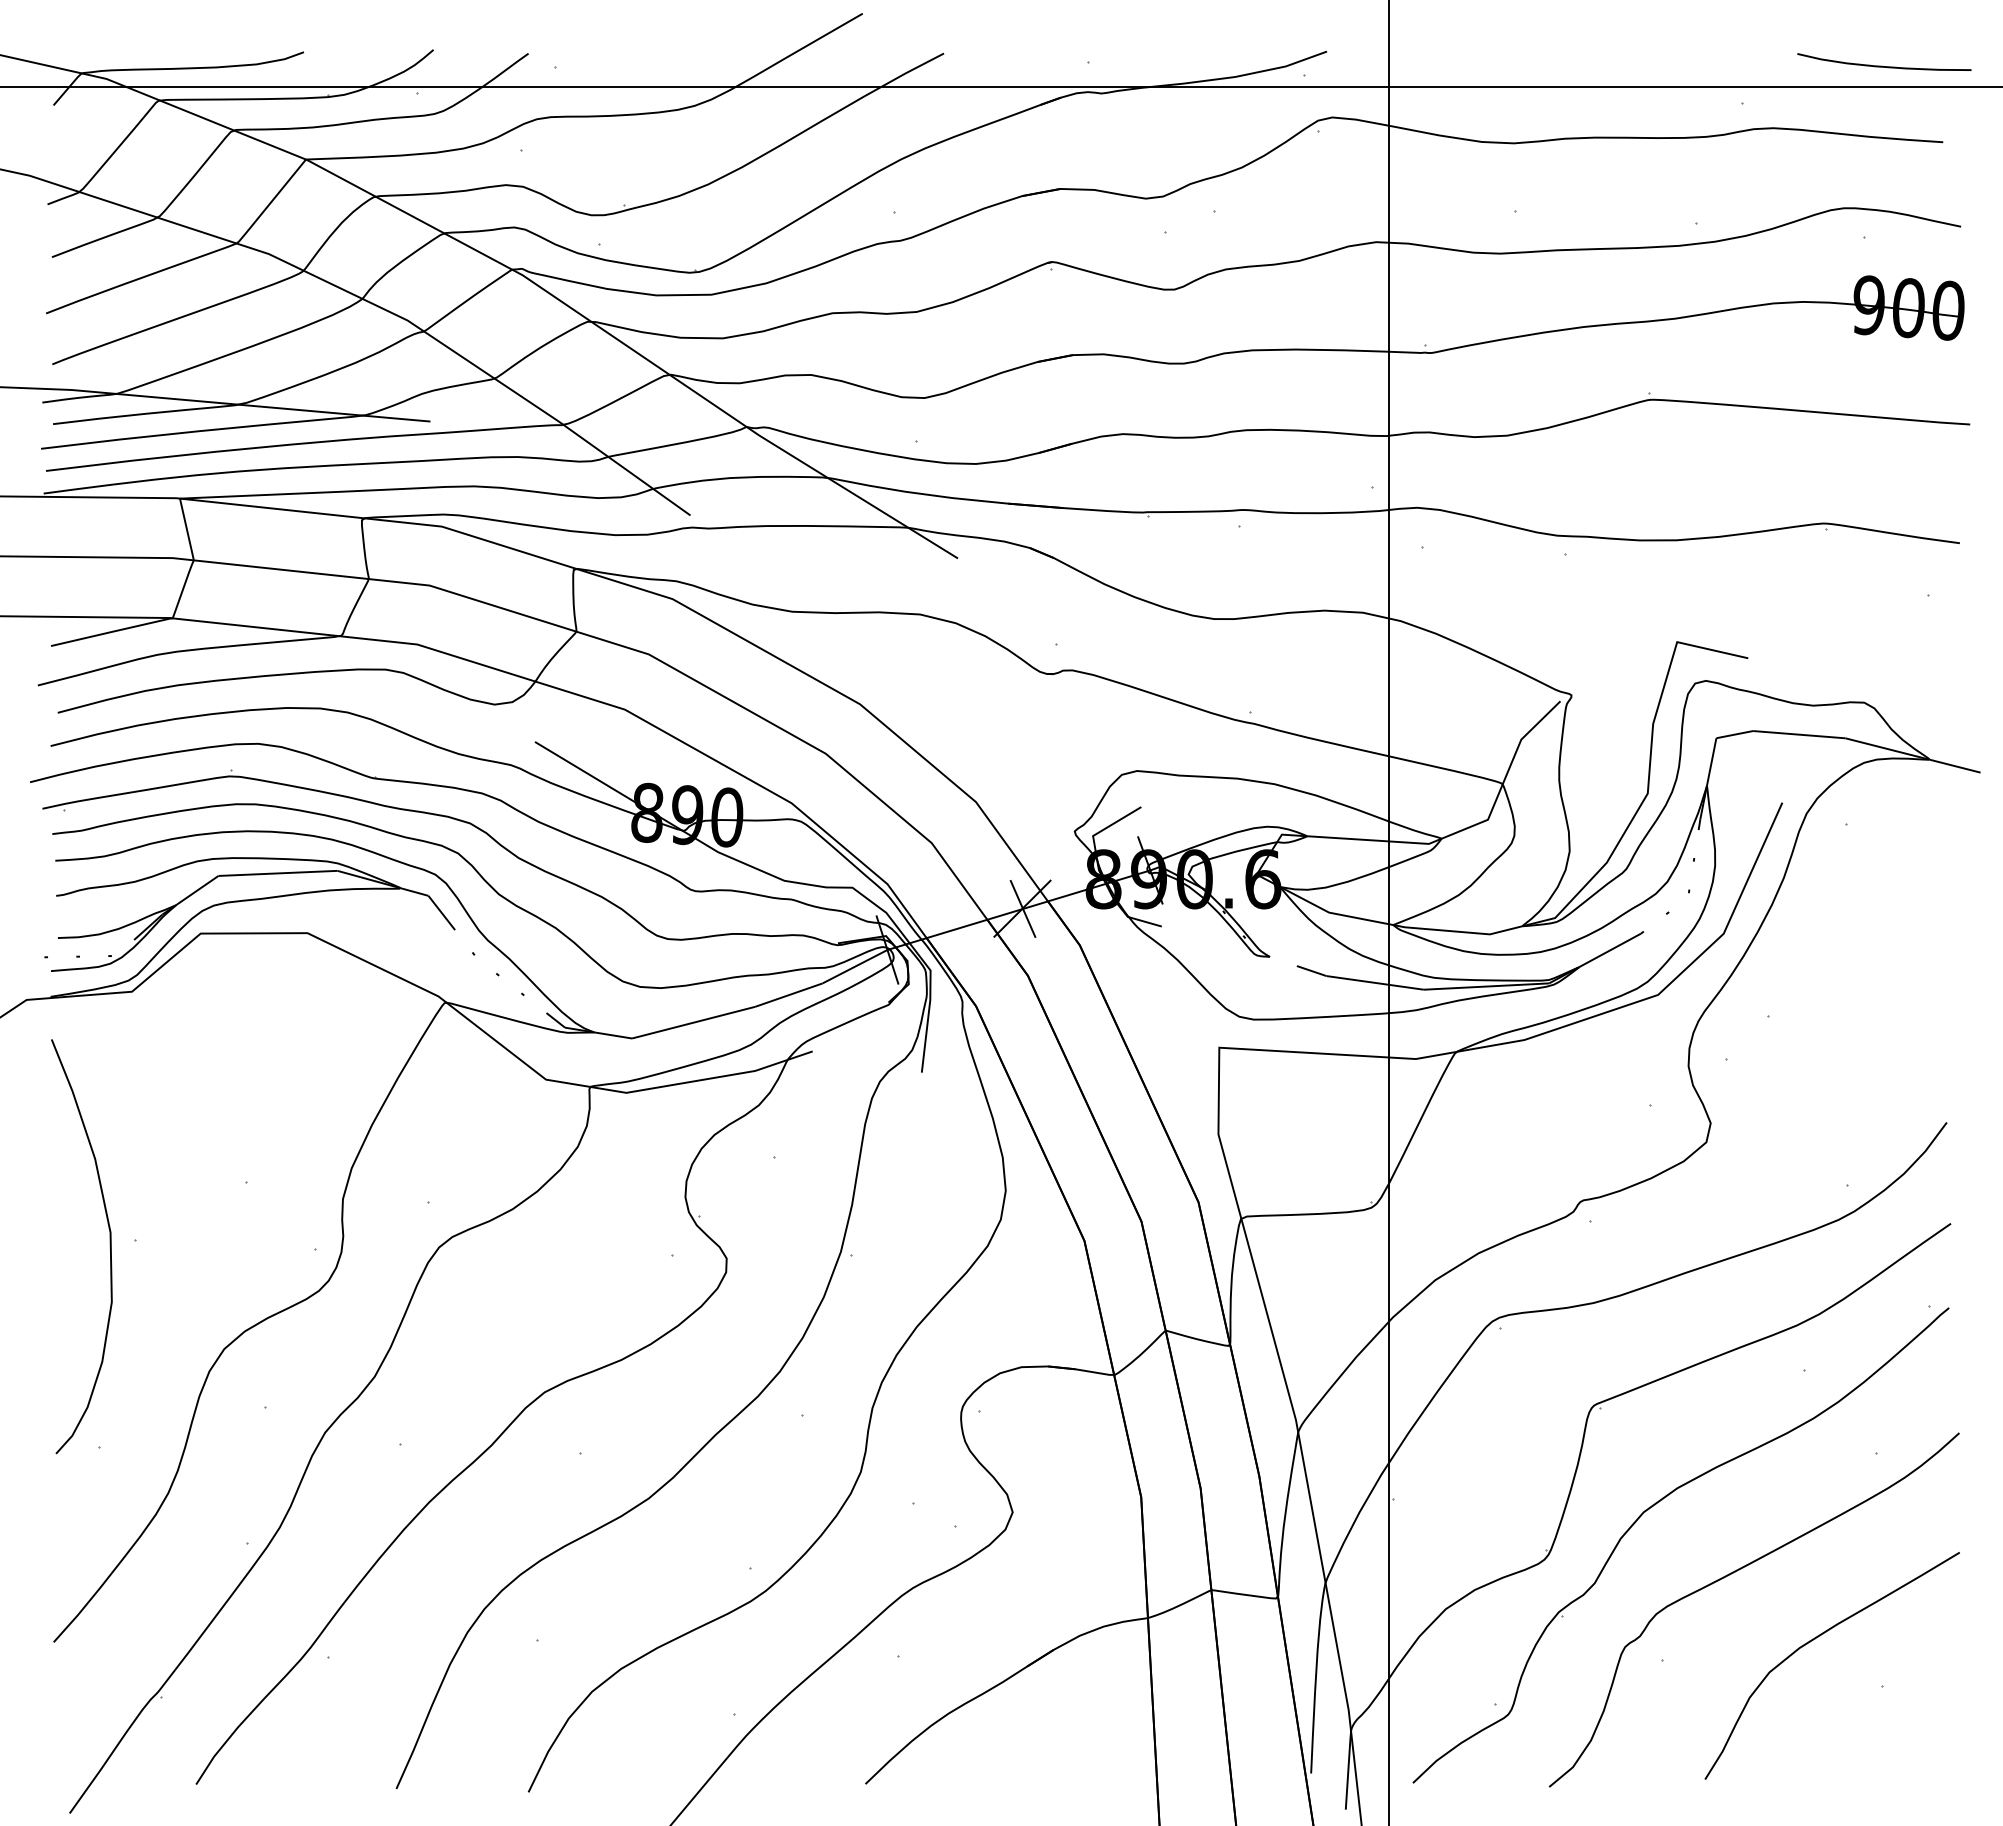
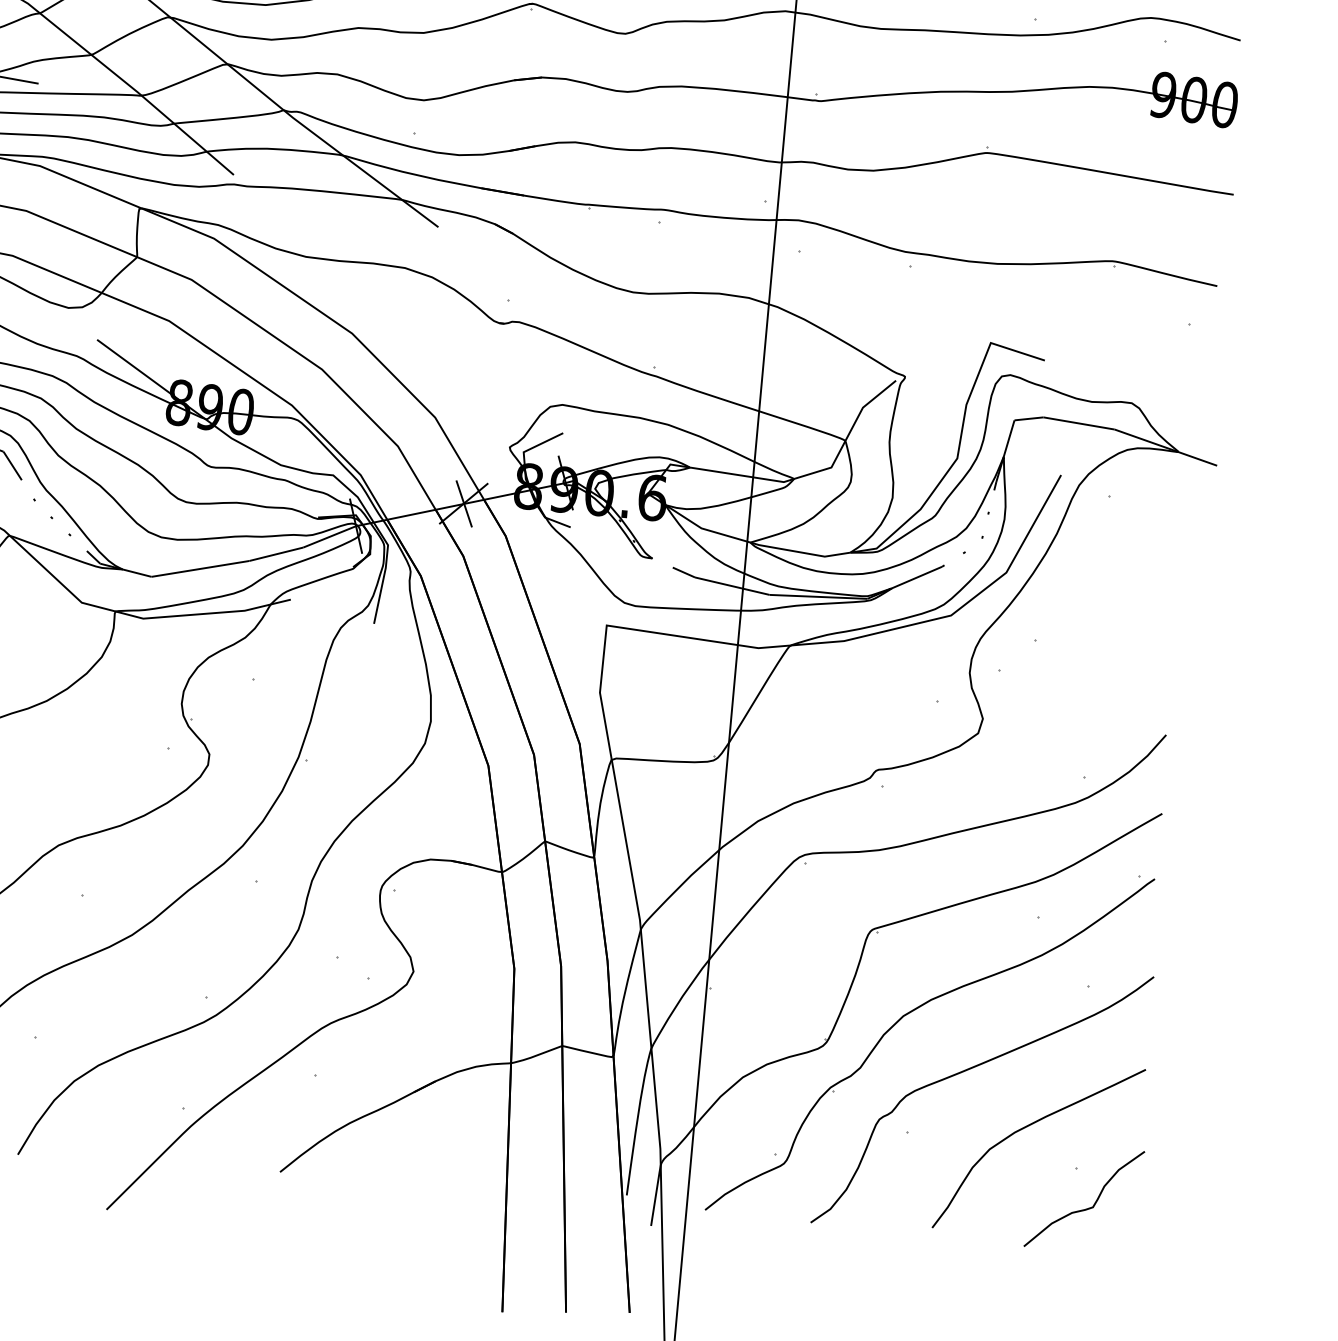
curve: (1900, 1736) -> (1086, 1208), added

